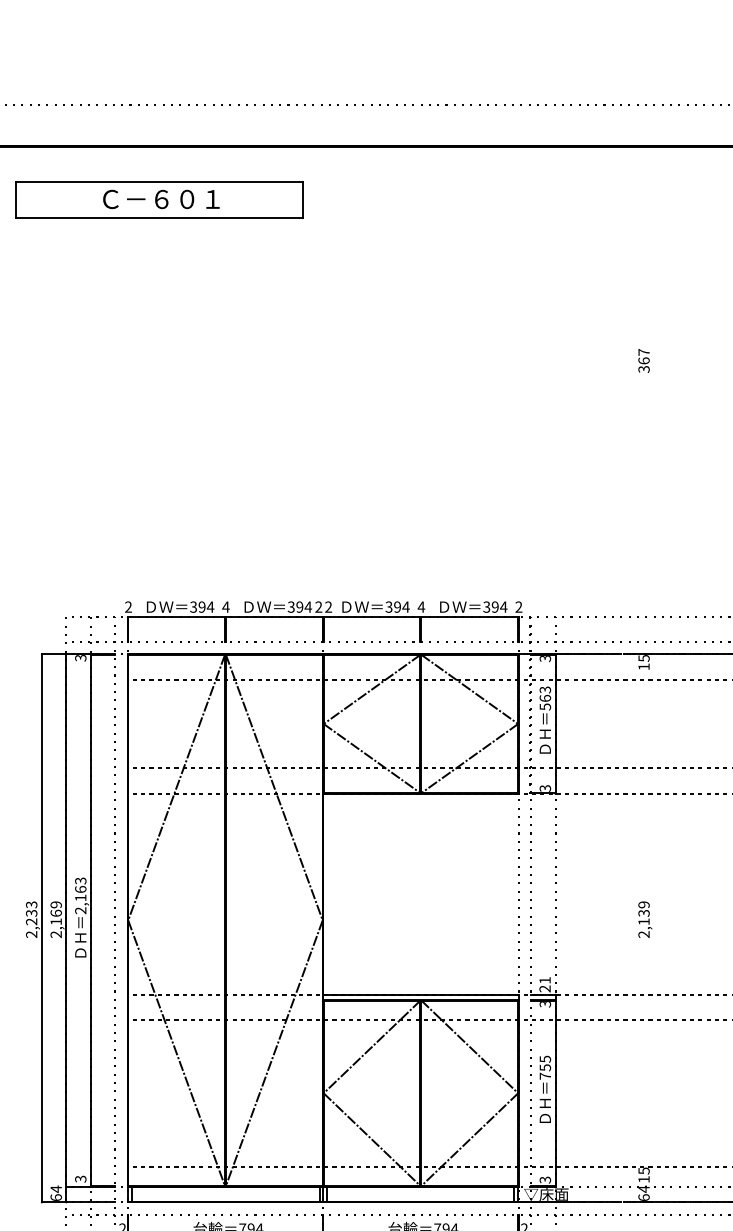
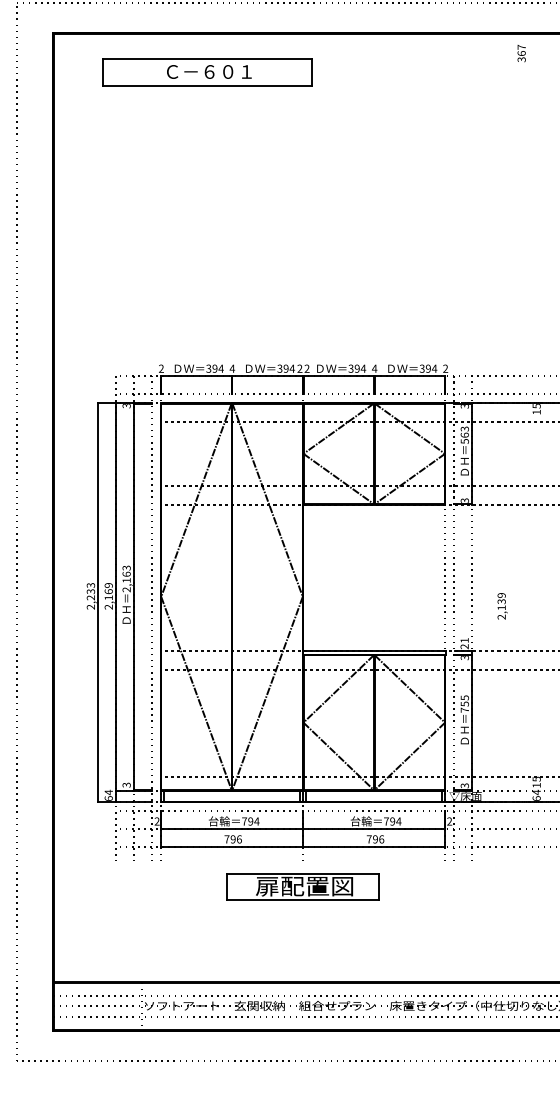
part: (158, 200) -> (207, 72), moved
text: (643, 360) -> (521, 53), moved
text: (645, 919) -> (502, 606), moved

